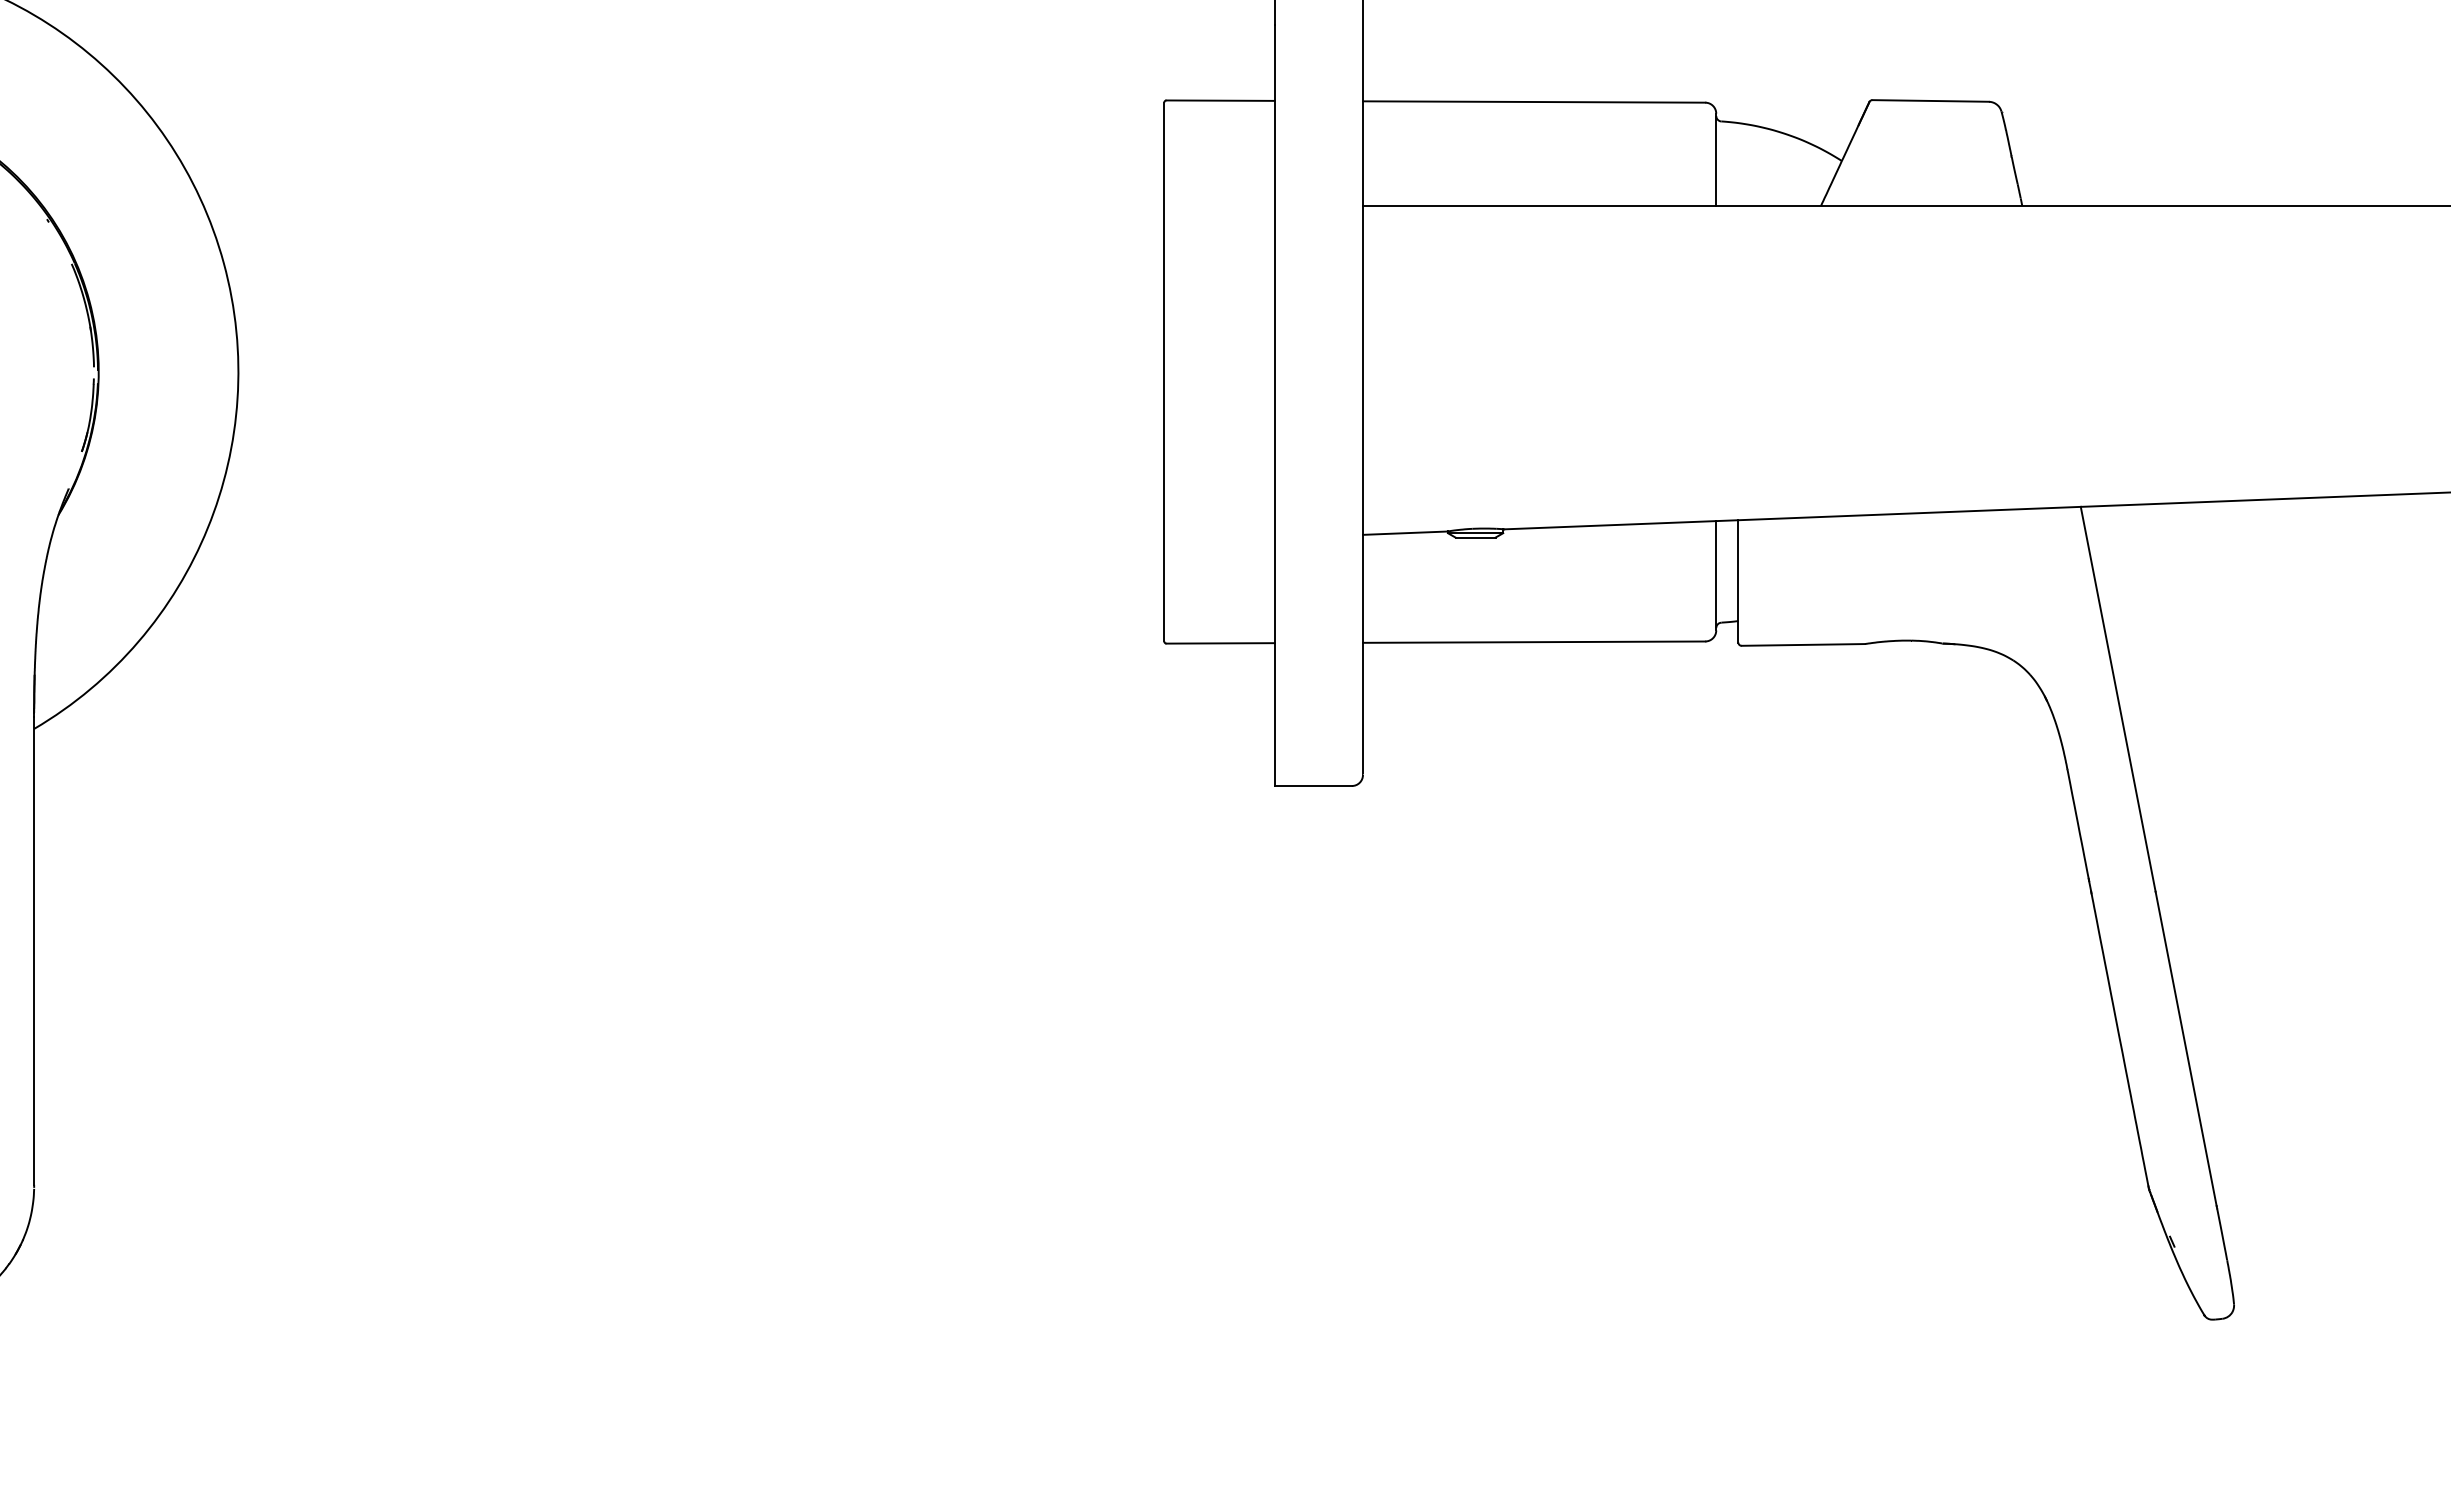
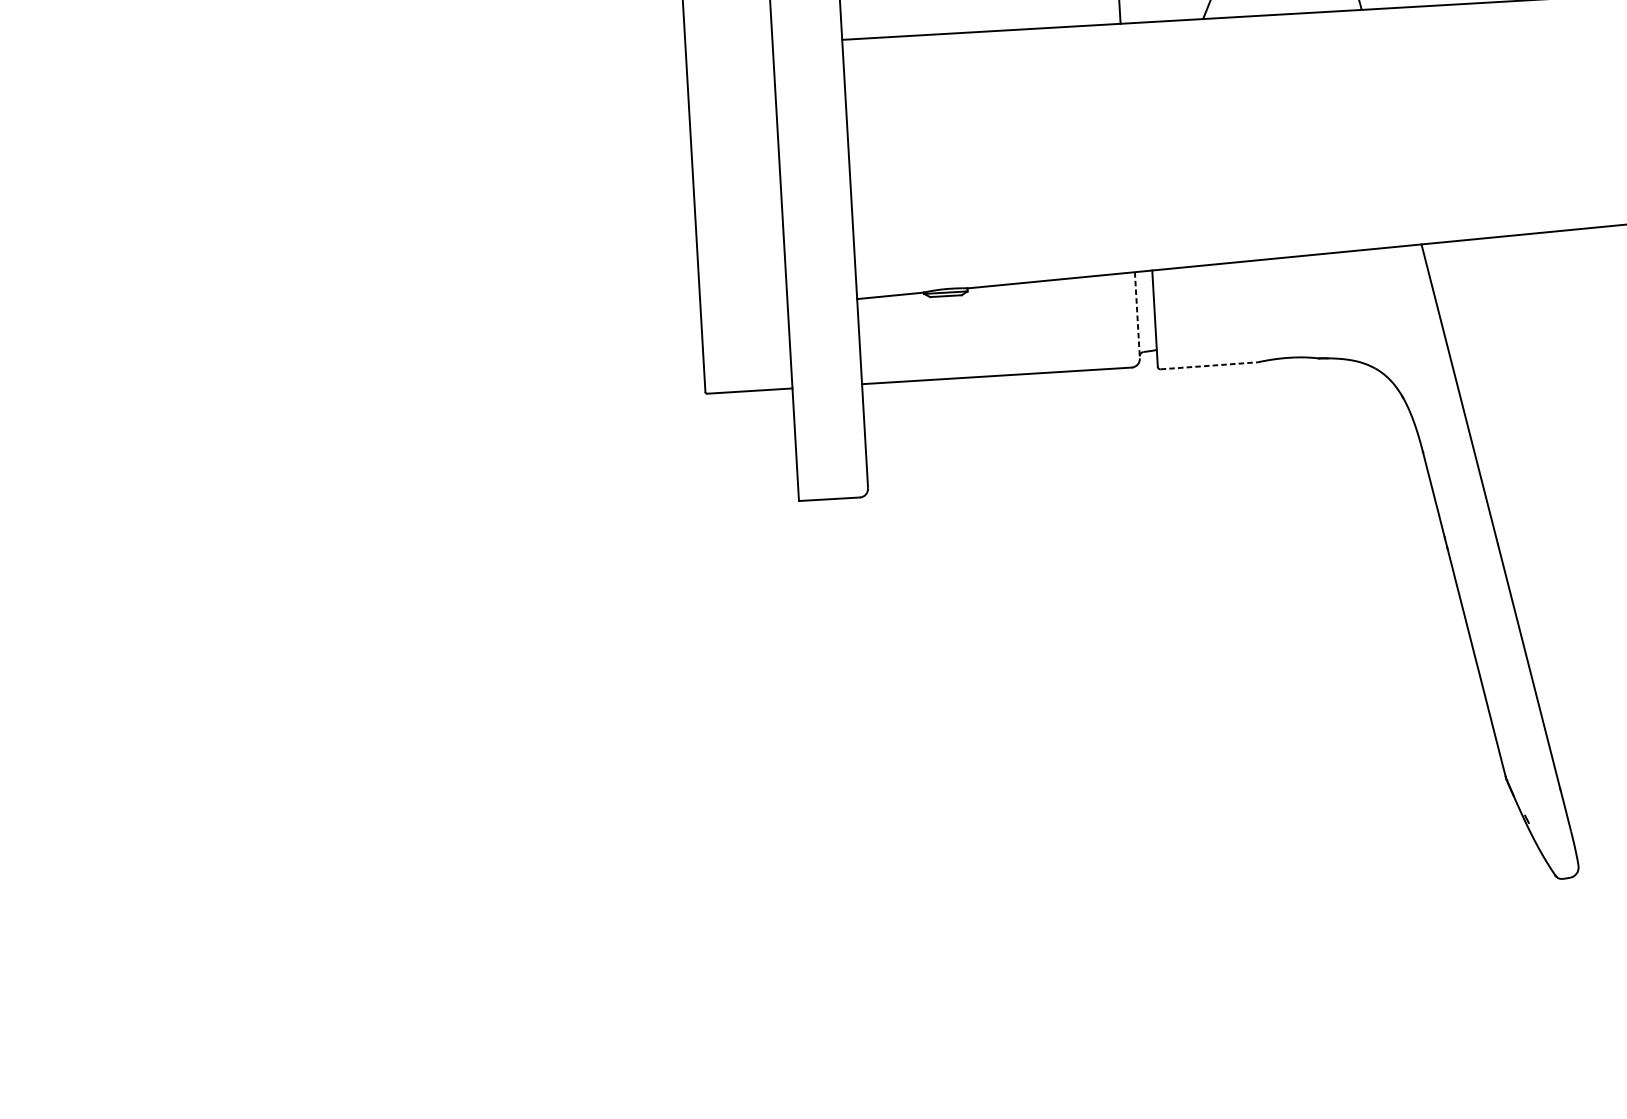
line: (1716, 575) -> (1137, 315), solid -> dashed
line: (1803, 644) -> (1209, 365), solid -> dashed

